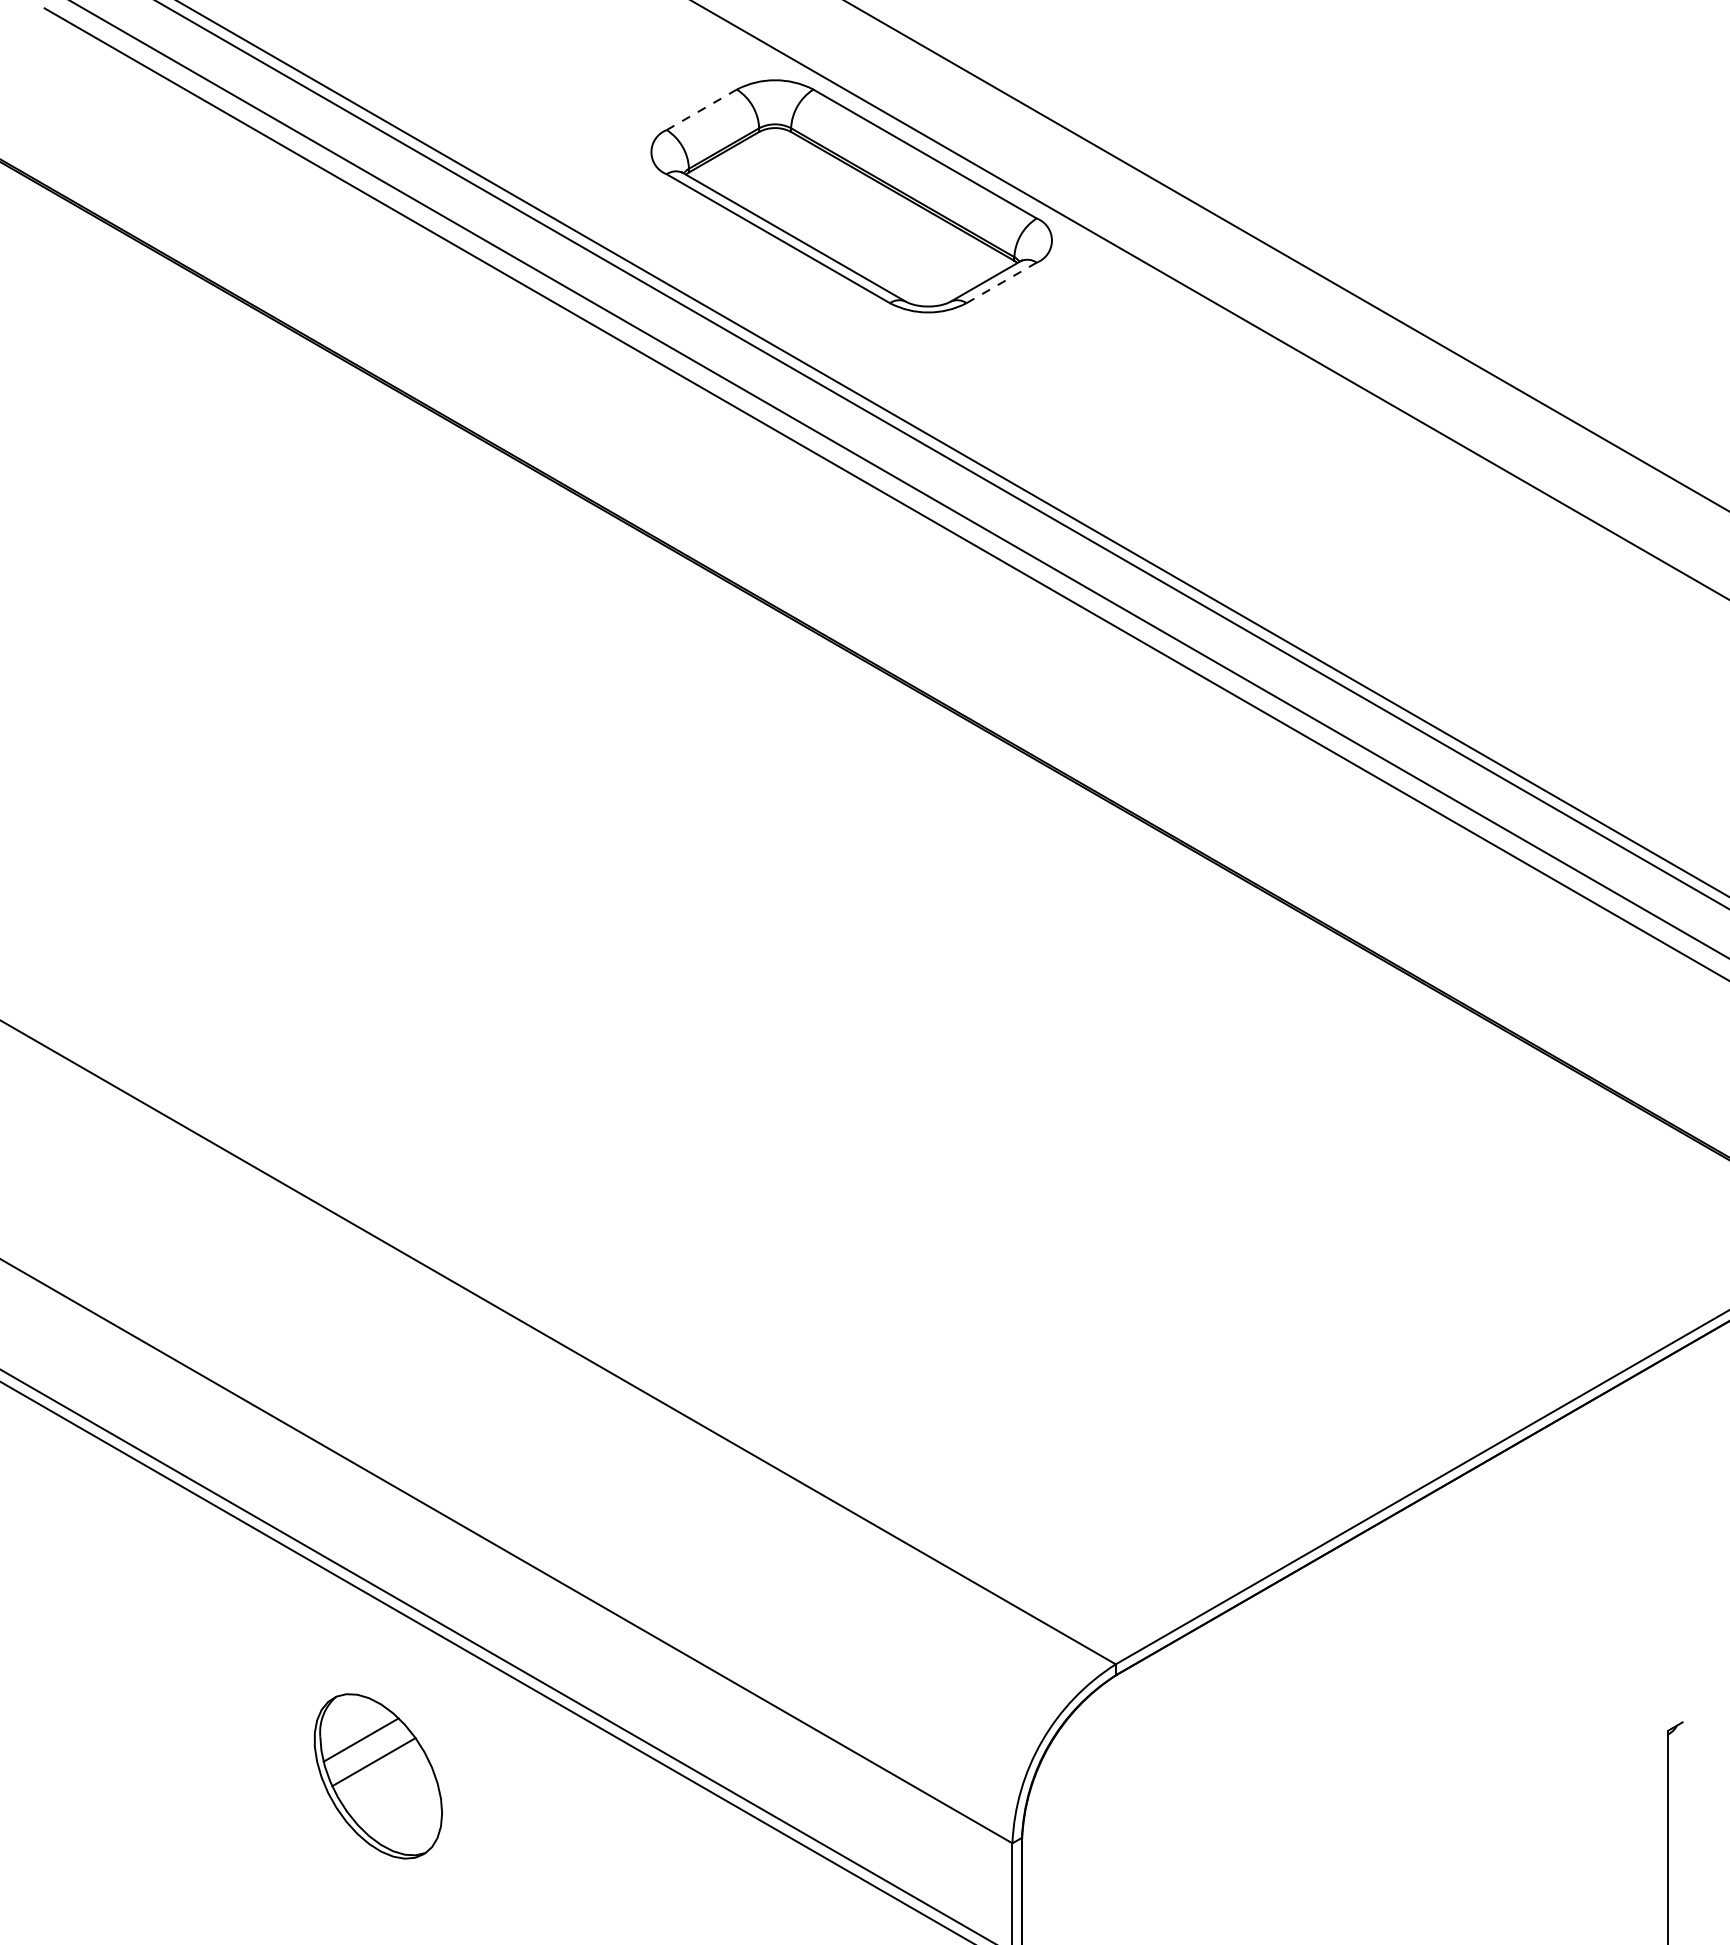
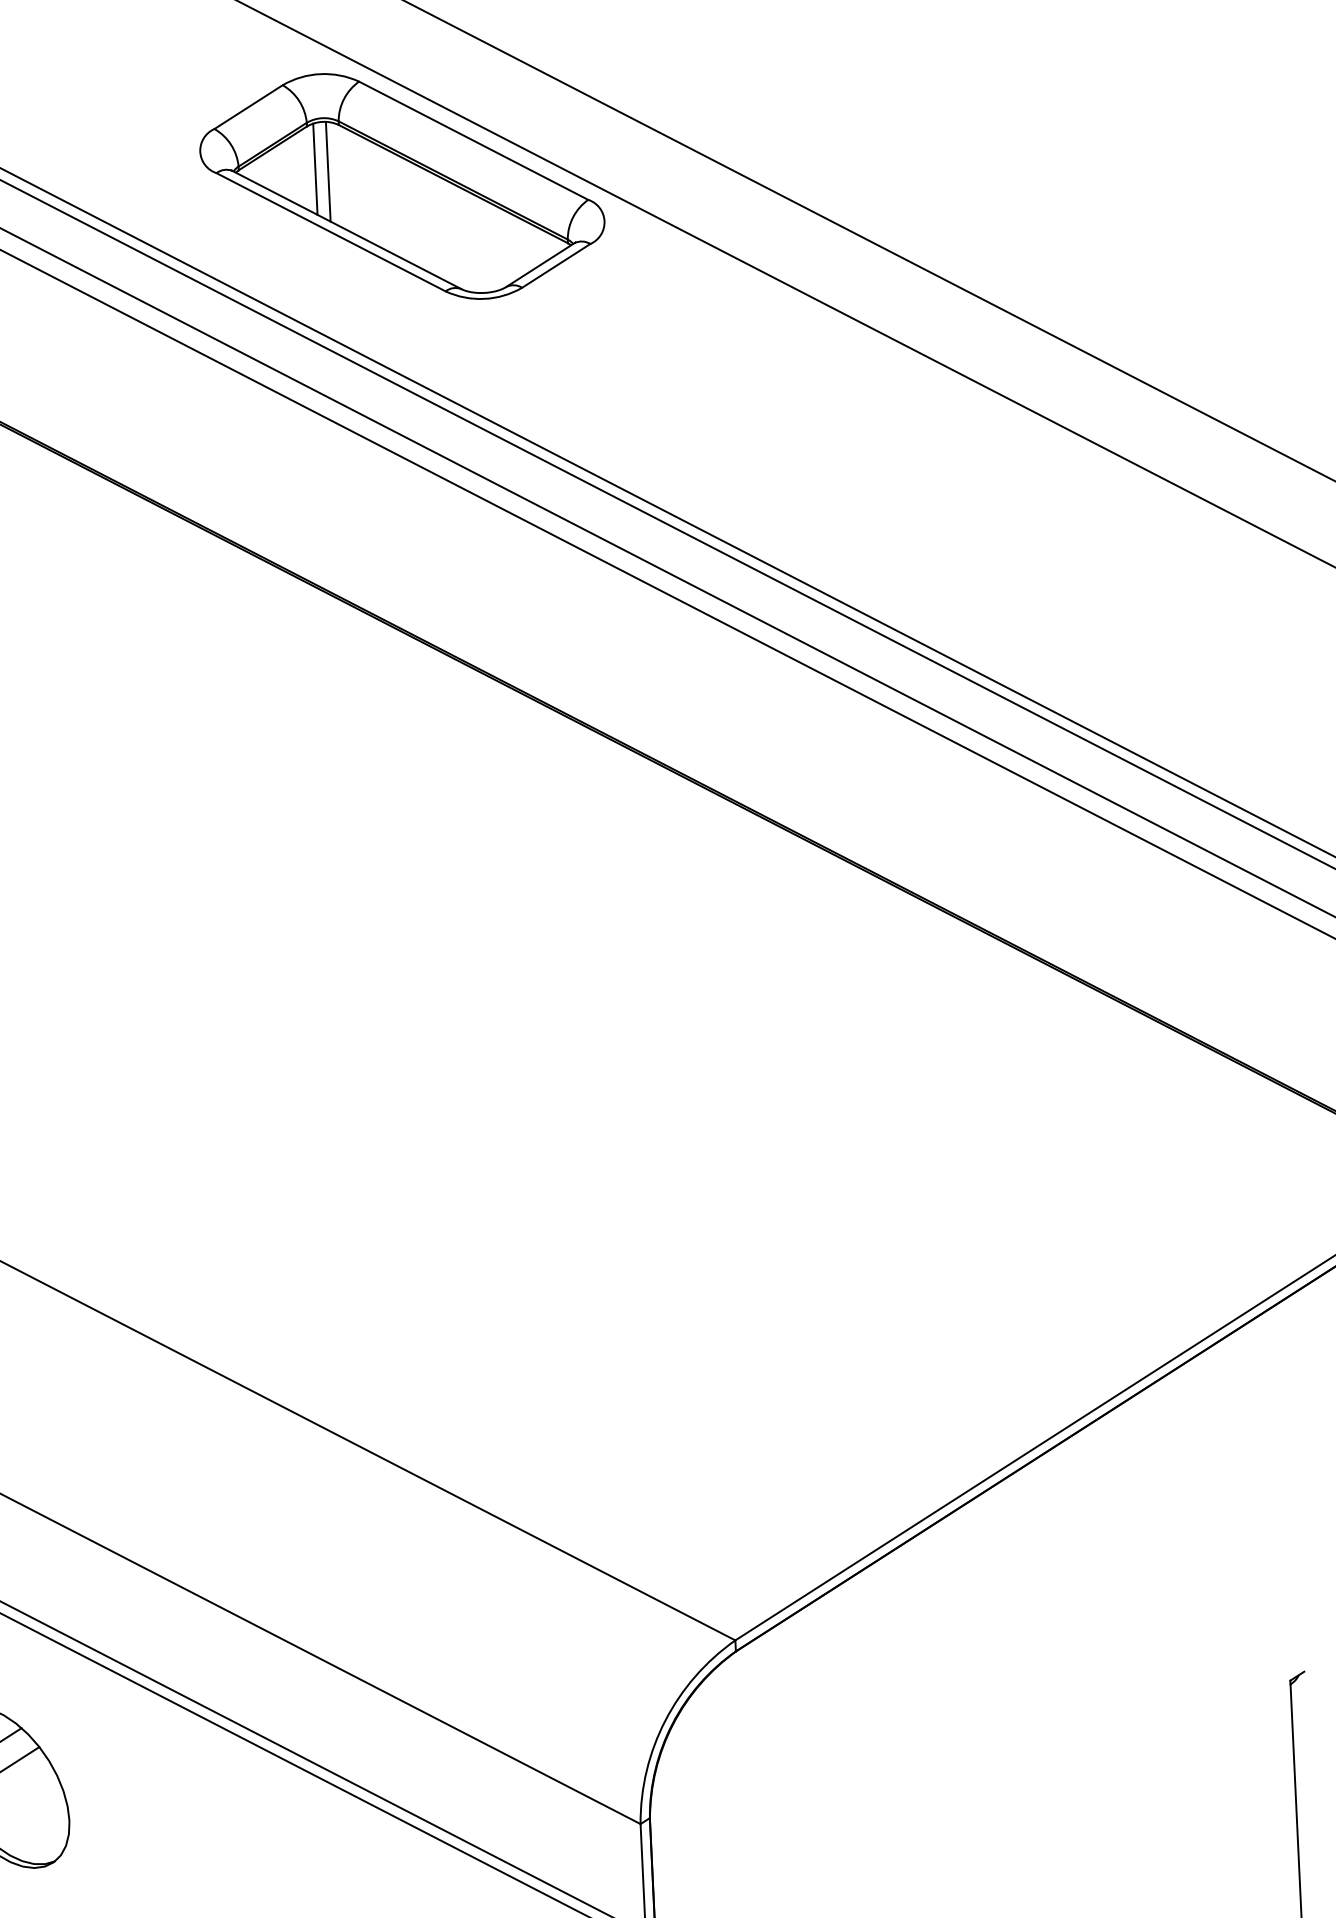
line: (701, 109) -> (248, 106), dashed -> solid
line: (765, 174) -> (315, 168), added
line: (778, 178) -> (328, 172), added
line: (1001, 282) -> (556, 265), dashed -> solid

